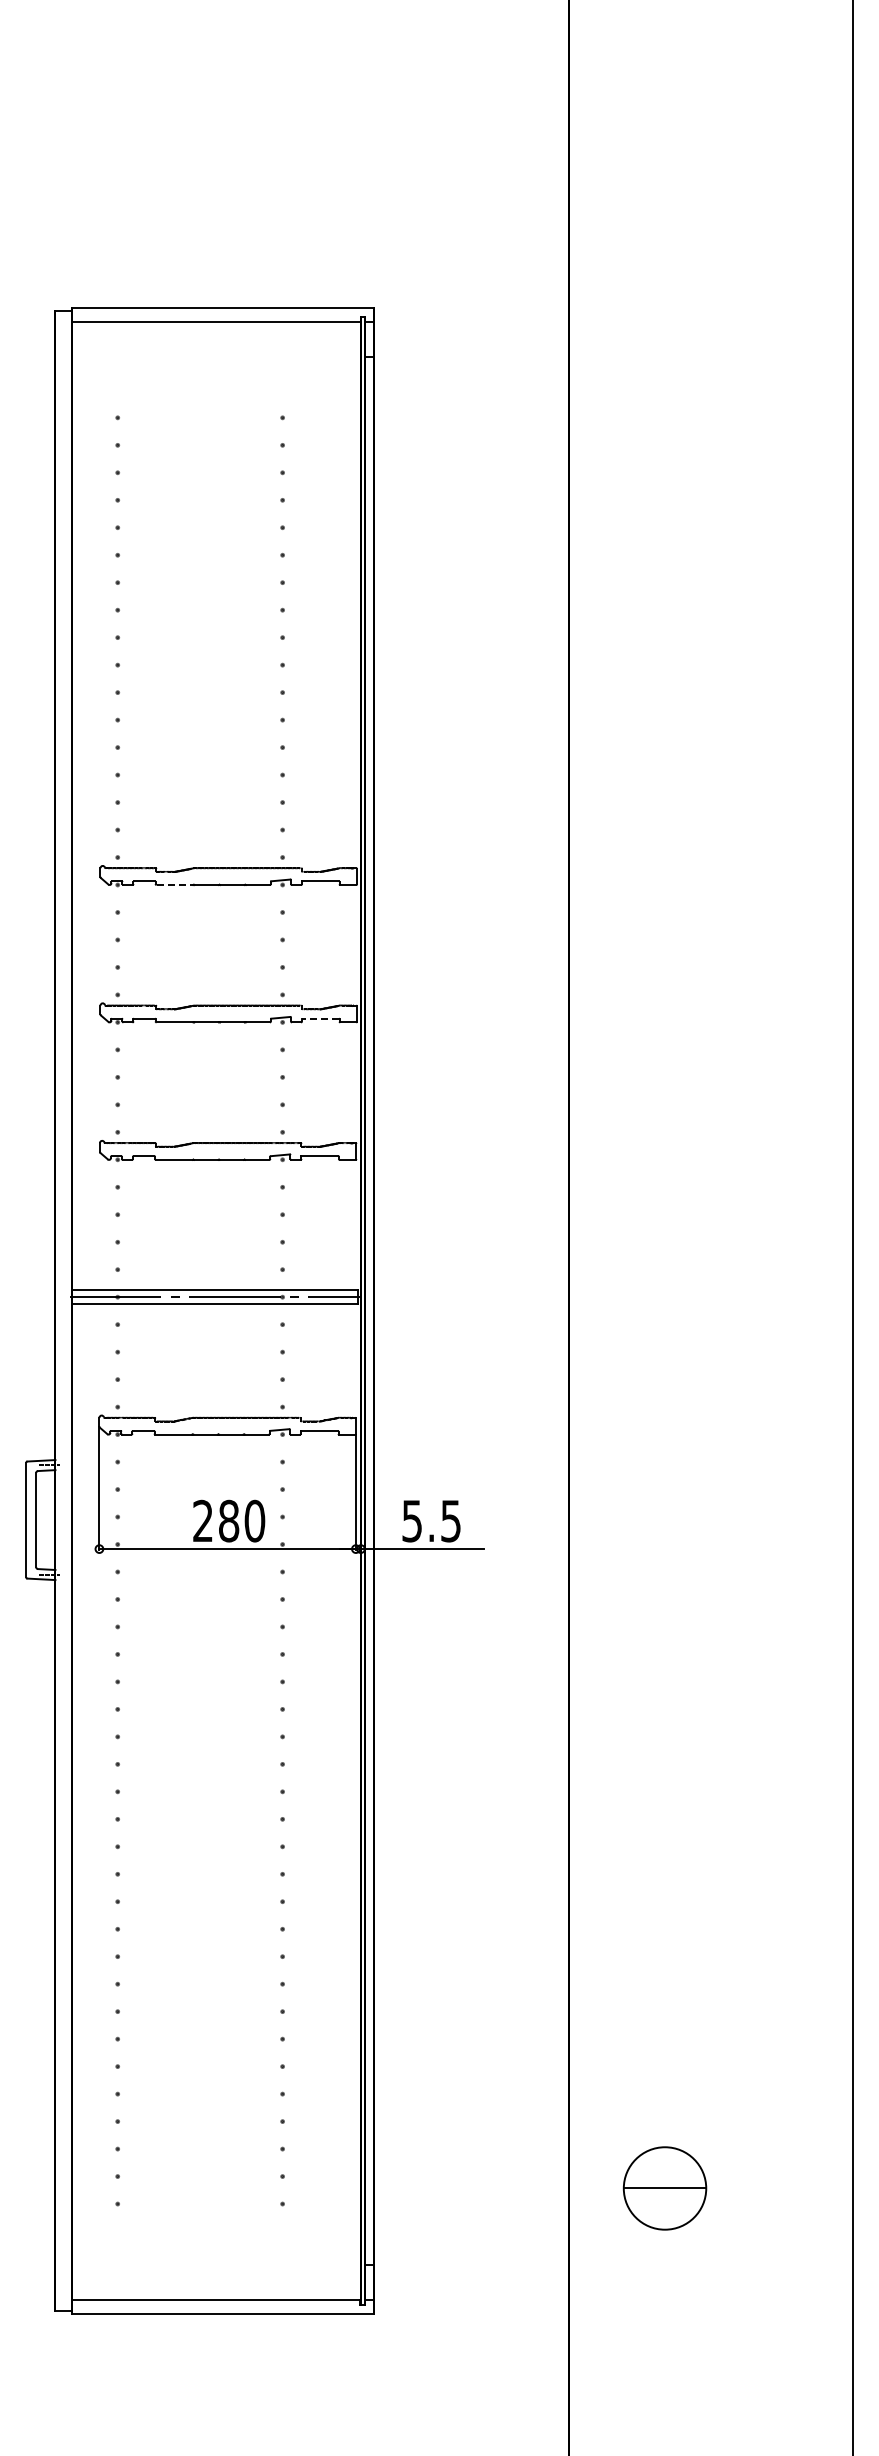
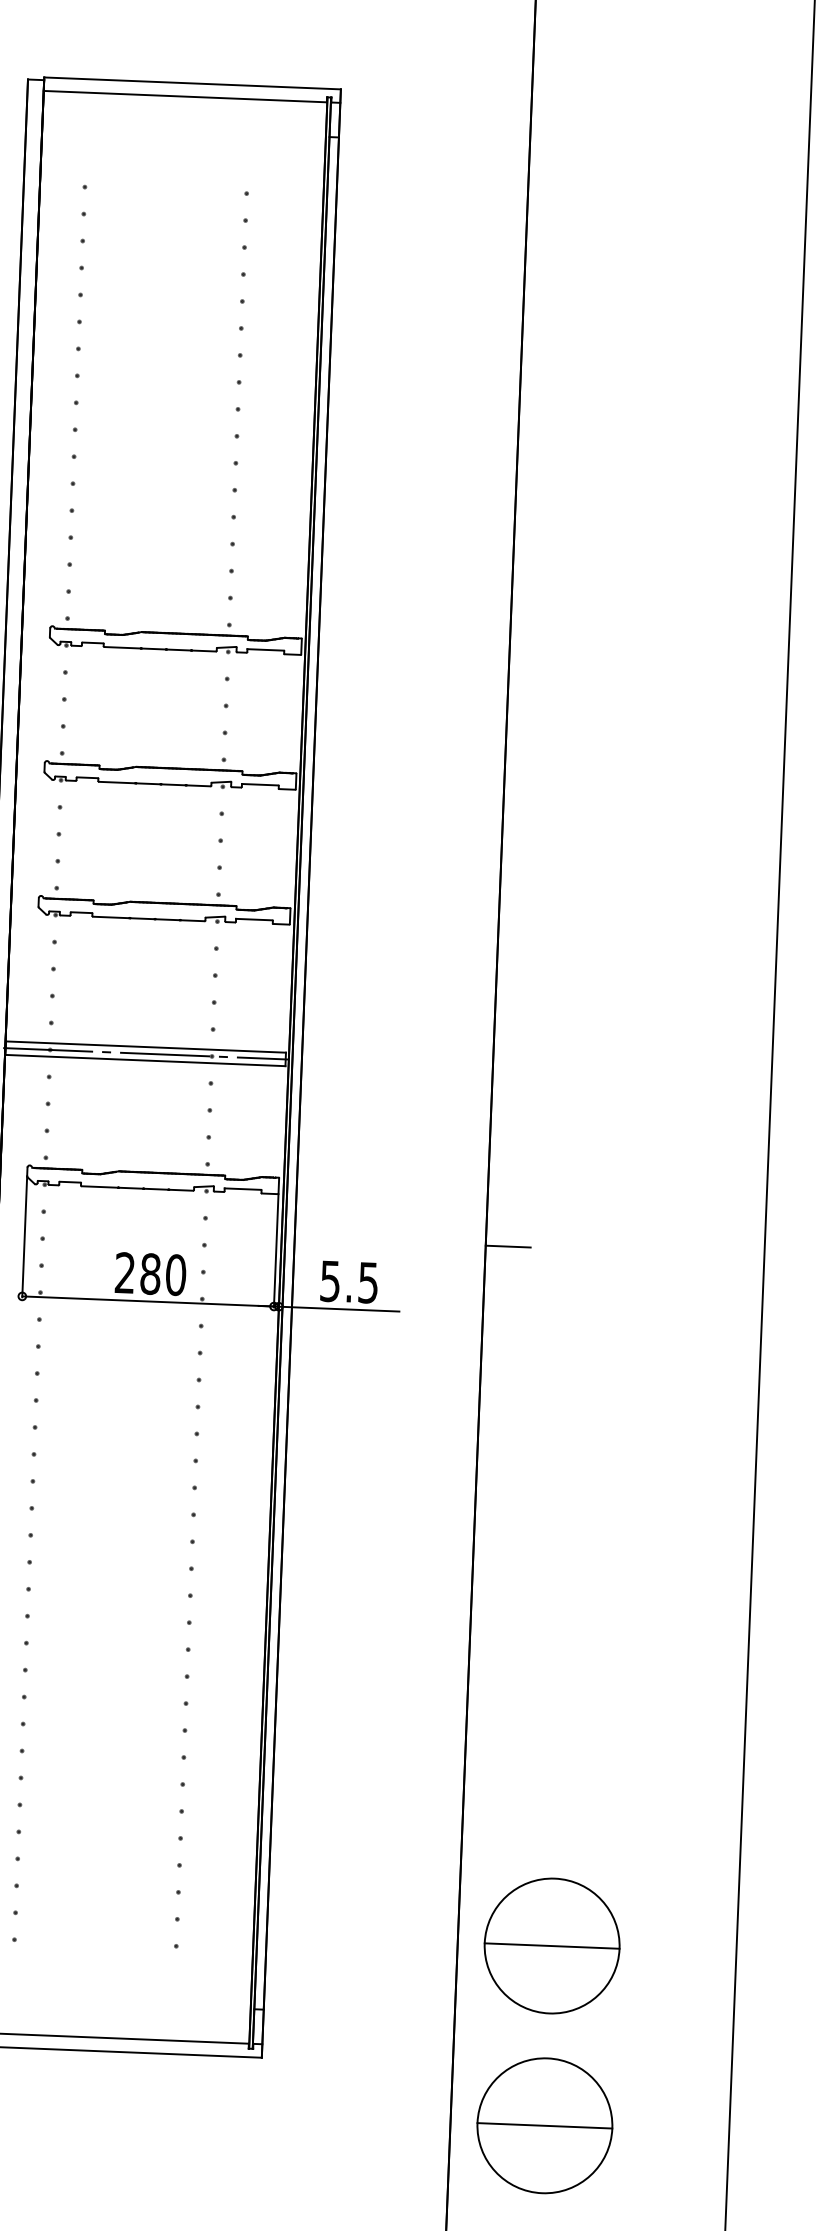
line: (175, 885) -> (123, 648), dashed -> solid
line: (319, 1018) -> (259, 784), dashed -> solid
line: (591, 1478) -> (507, 1246), added
part: (664, 2188) -> (551, 1946), size x1.67
part: (664, 2371) -> (544, 2125), added

